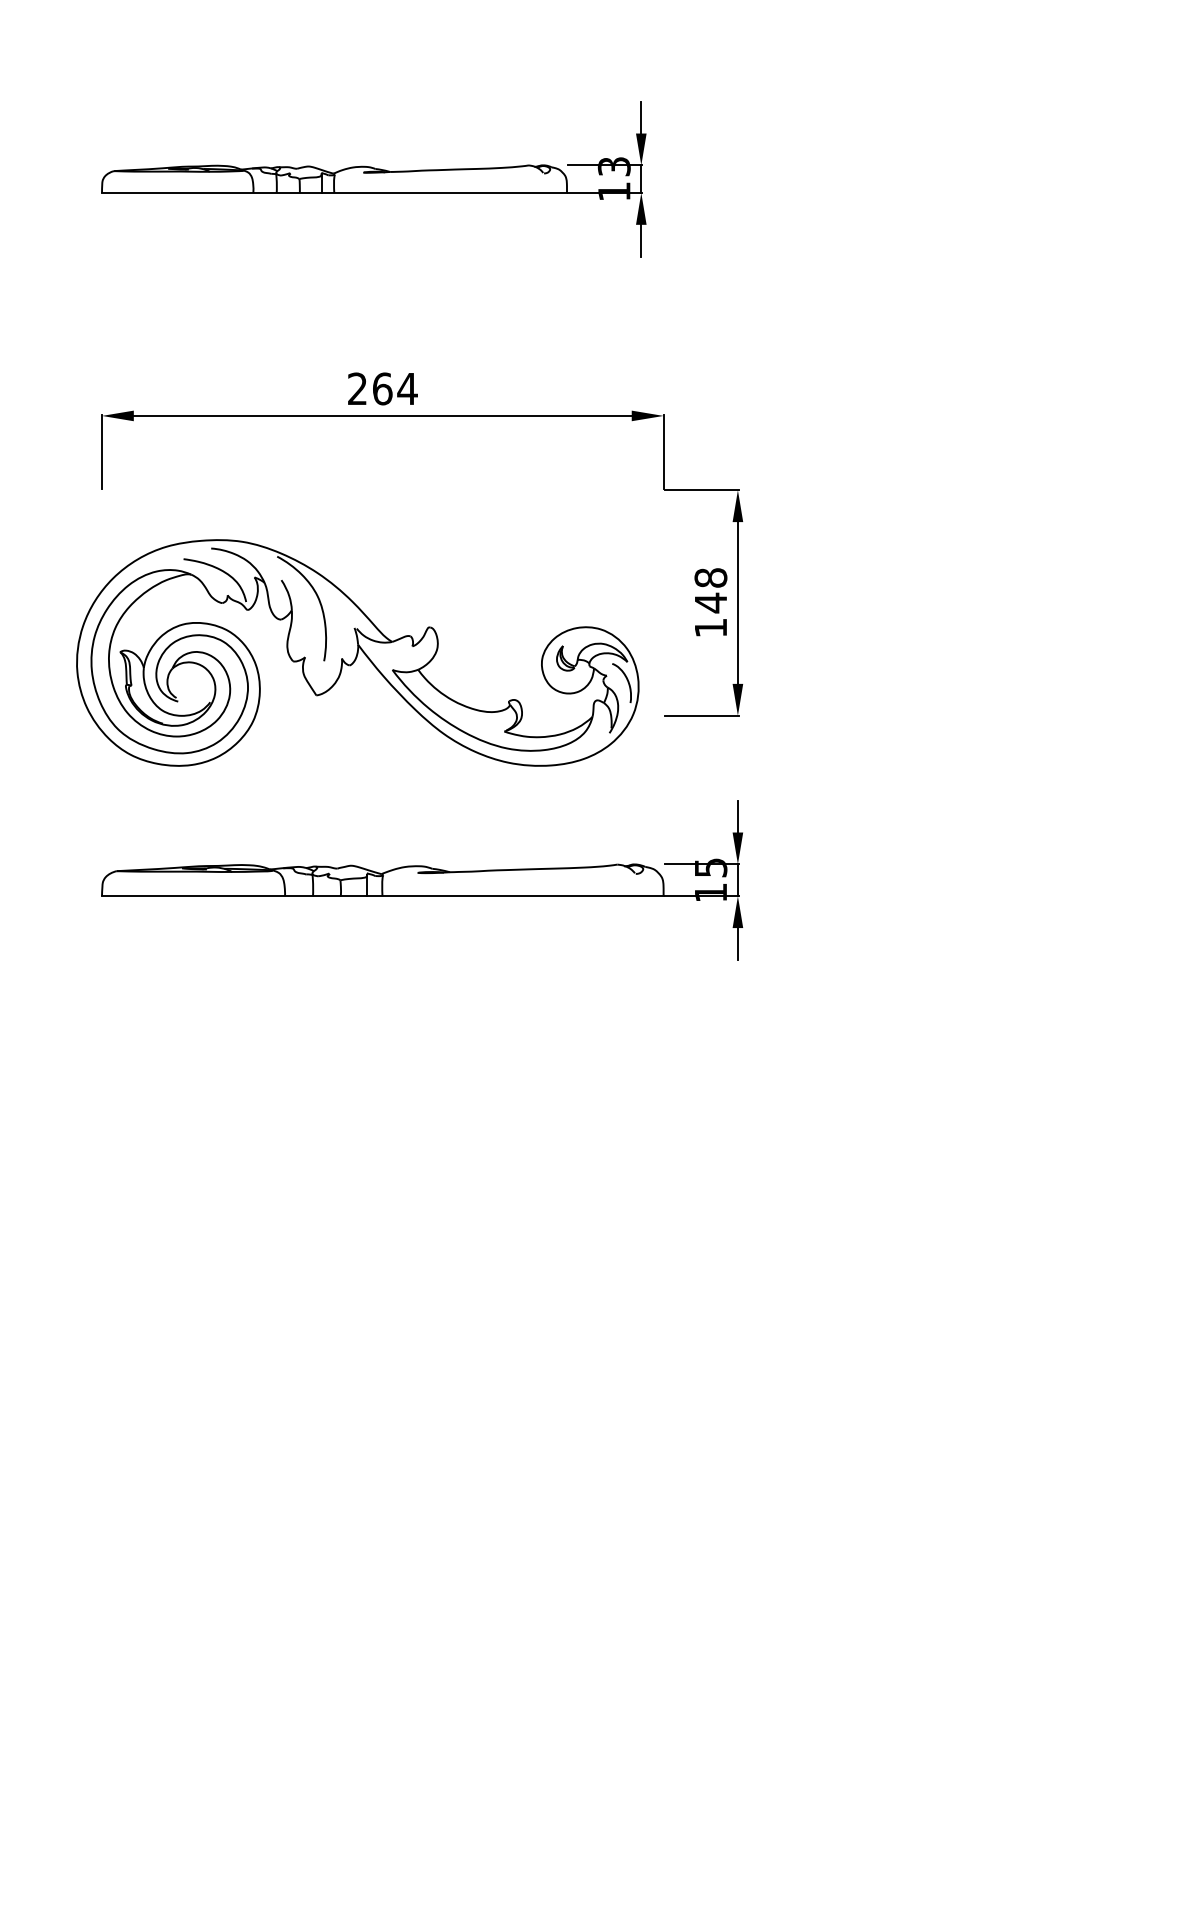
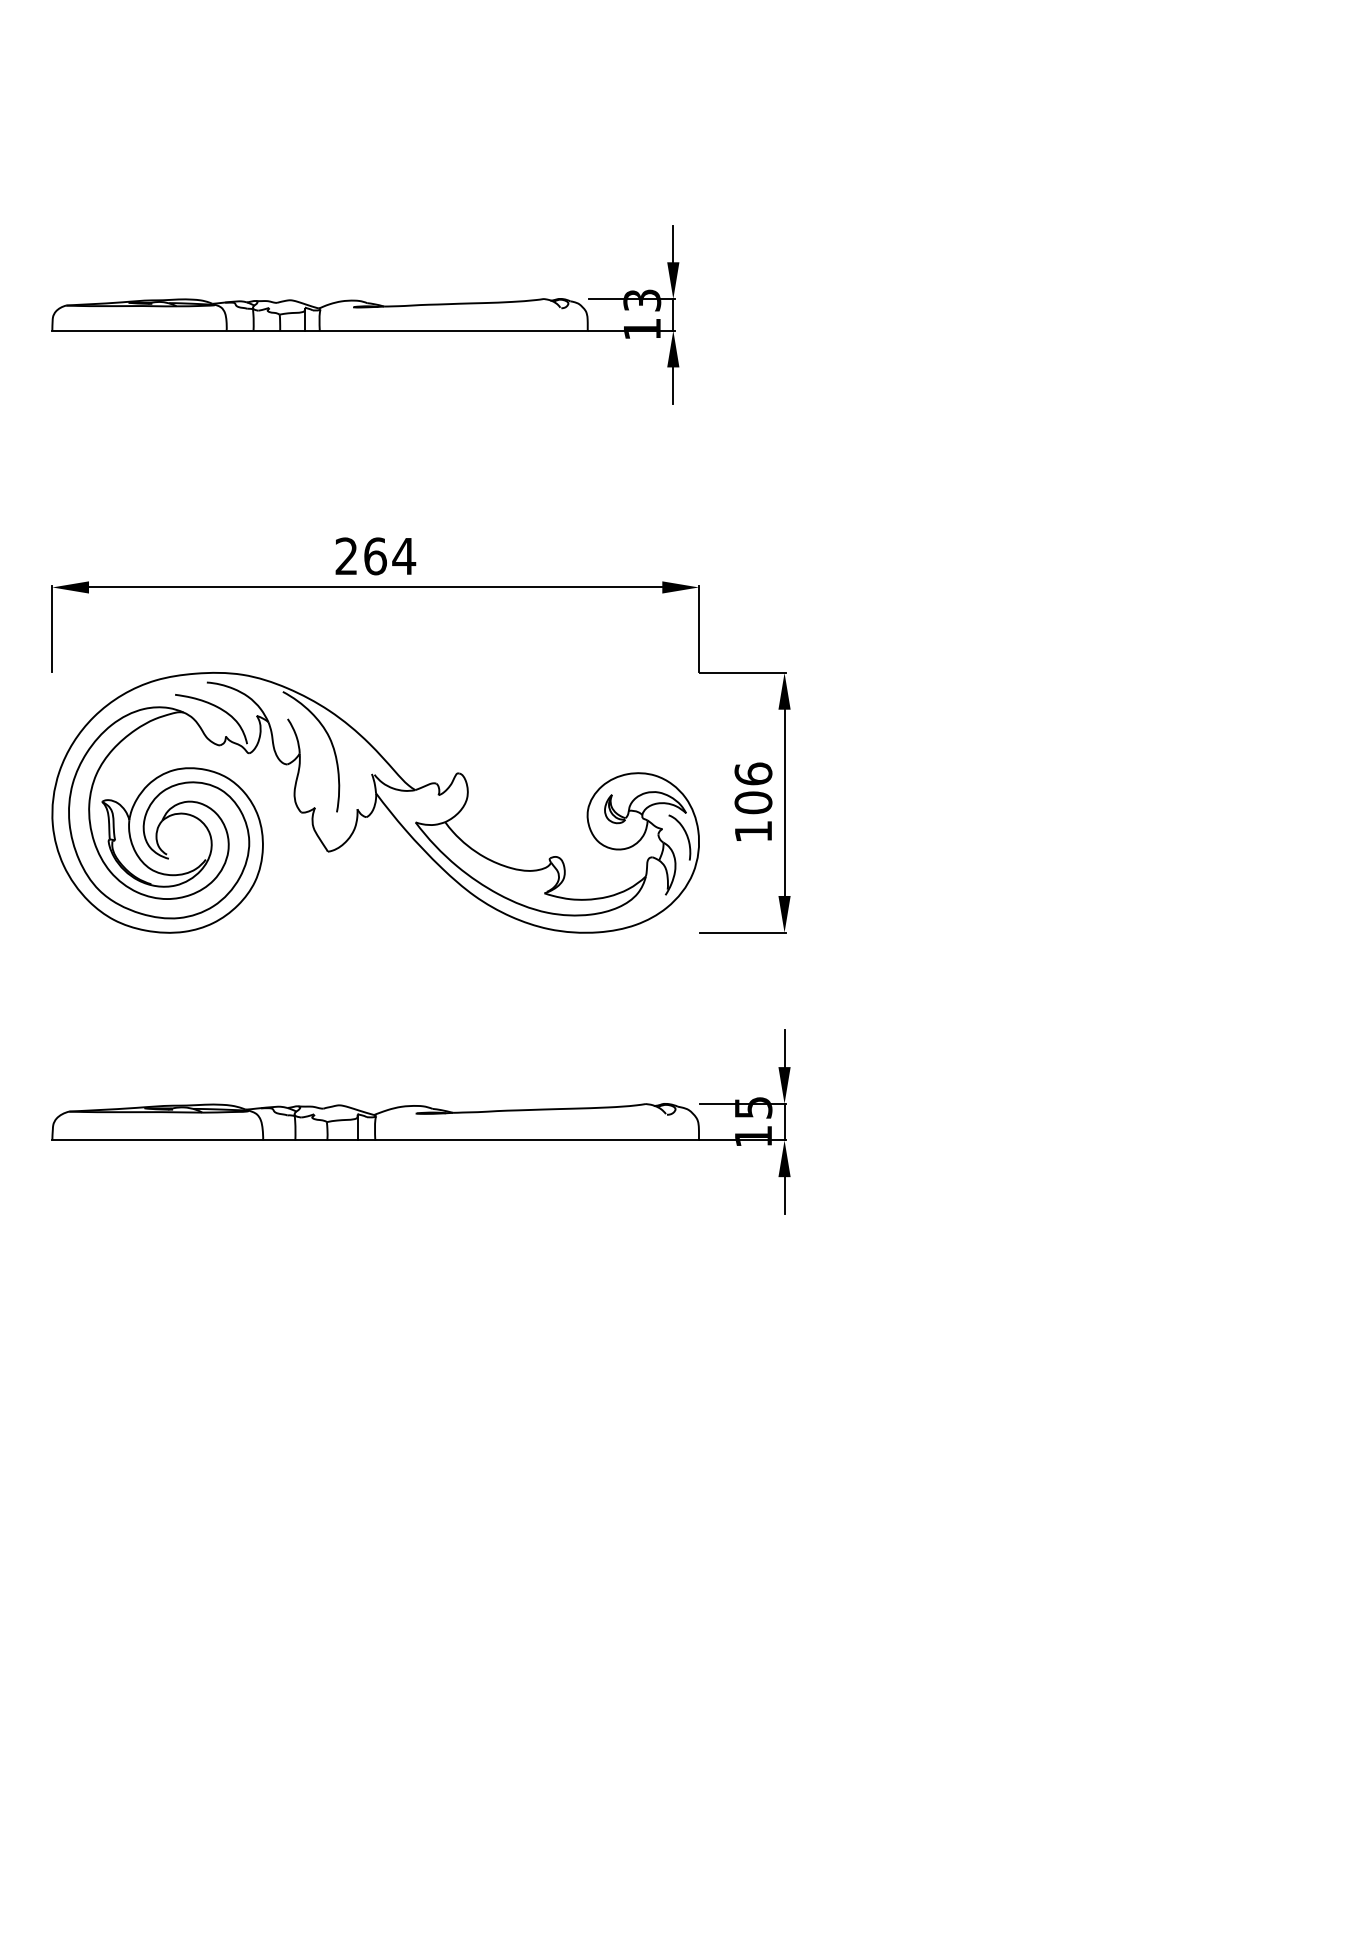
text: (710, 590) -> (752, 788), 148 -> 106
part: (357, 652) -> (375, 802), moved

